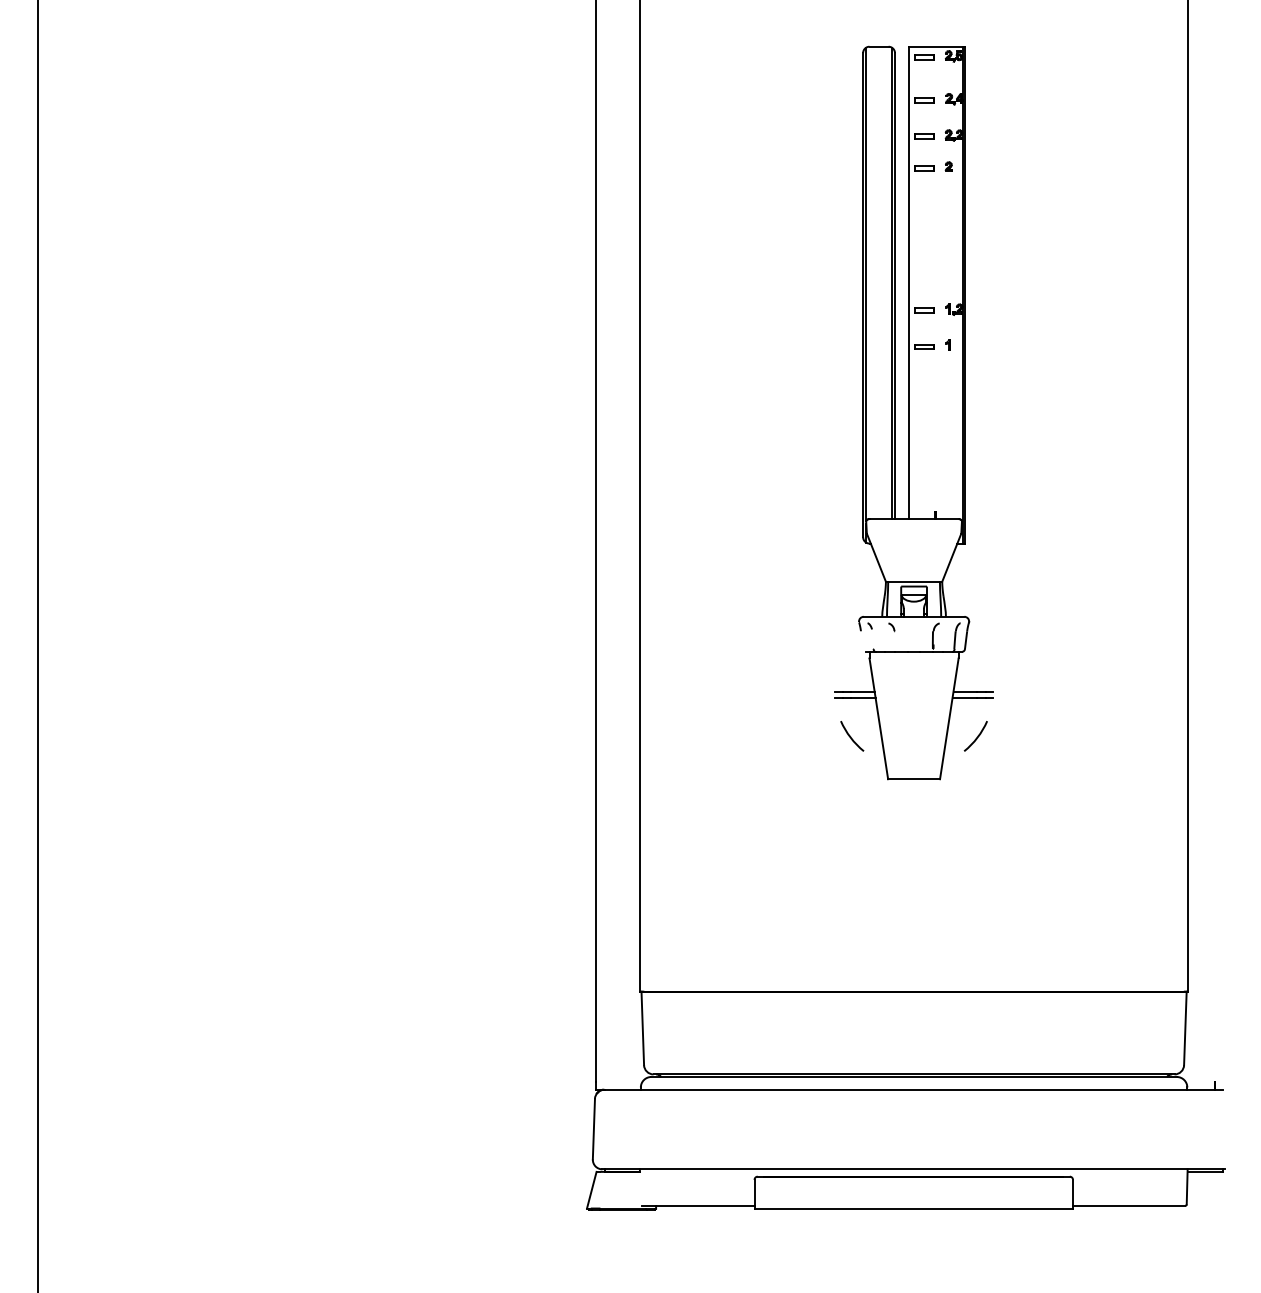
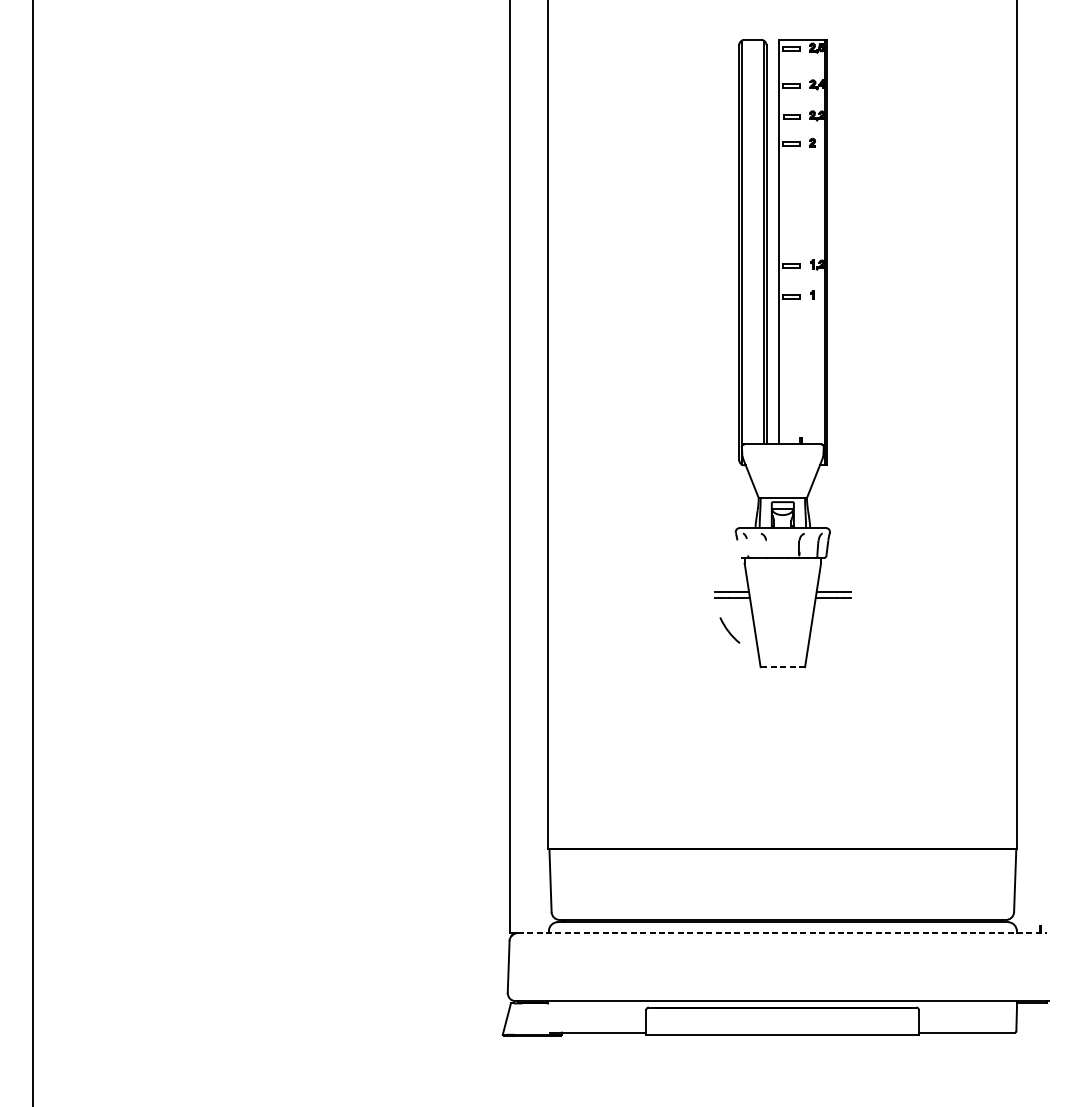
curve: (976, 737) -> (836, 631), removed
line: (914, 779) -> (783, 667), solid -> dashed
line: (914, 1089) -> (783, 932), solid -> dashed

